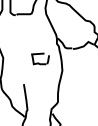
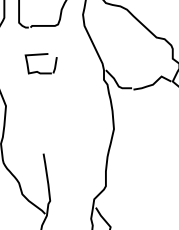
part: (40, 58) -> (41, 62), moved

